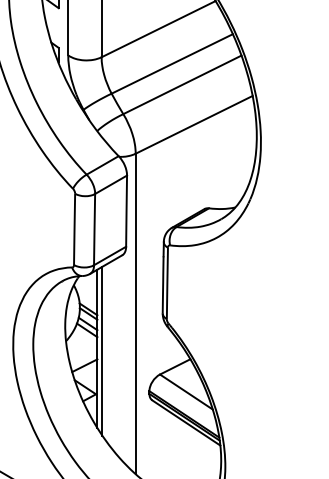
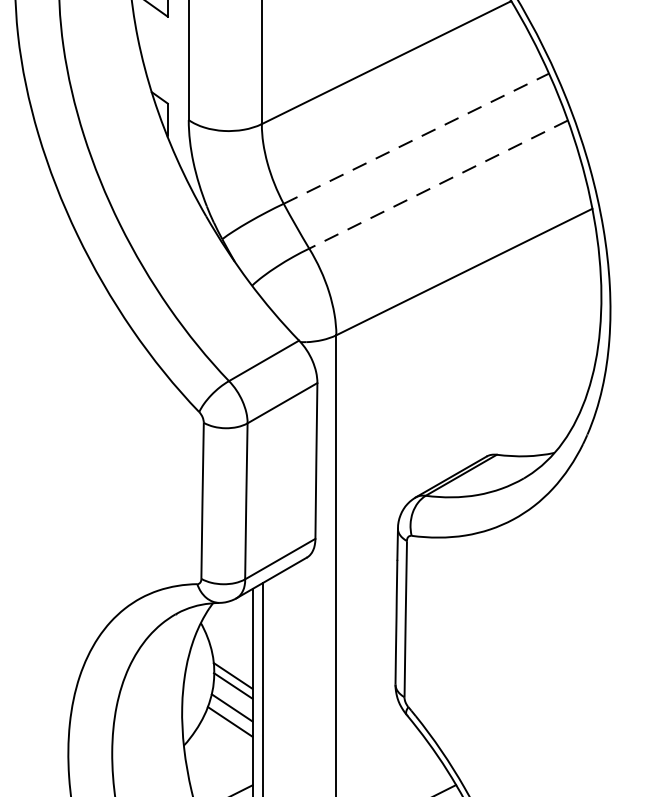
line: (172, 63) -> (416, 137), solid -> dashed
line: (182, 84) -> (438, 183), solid -> dashed

